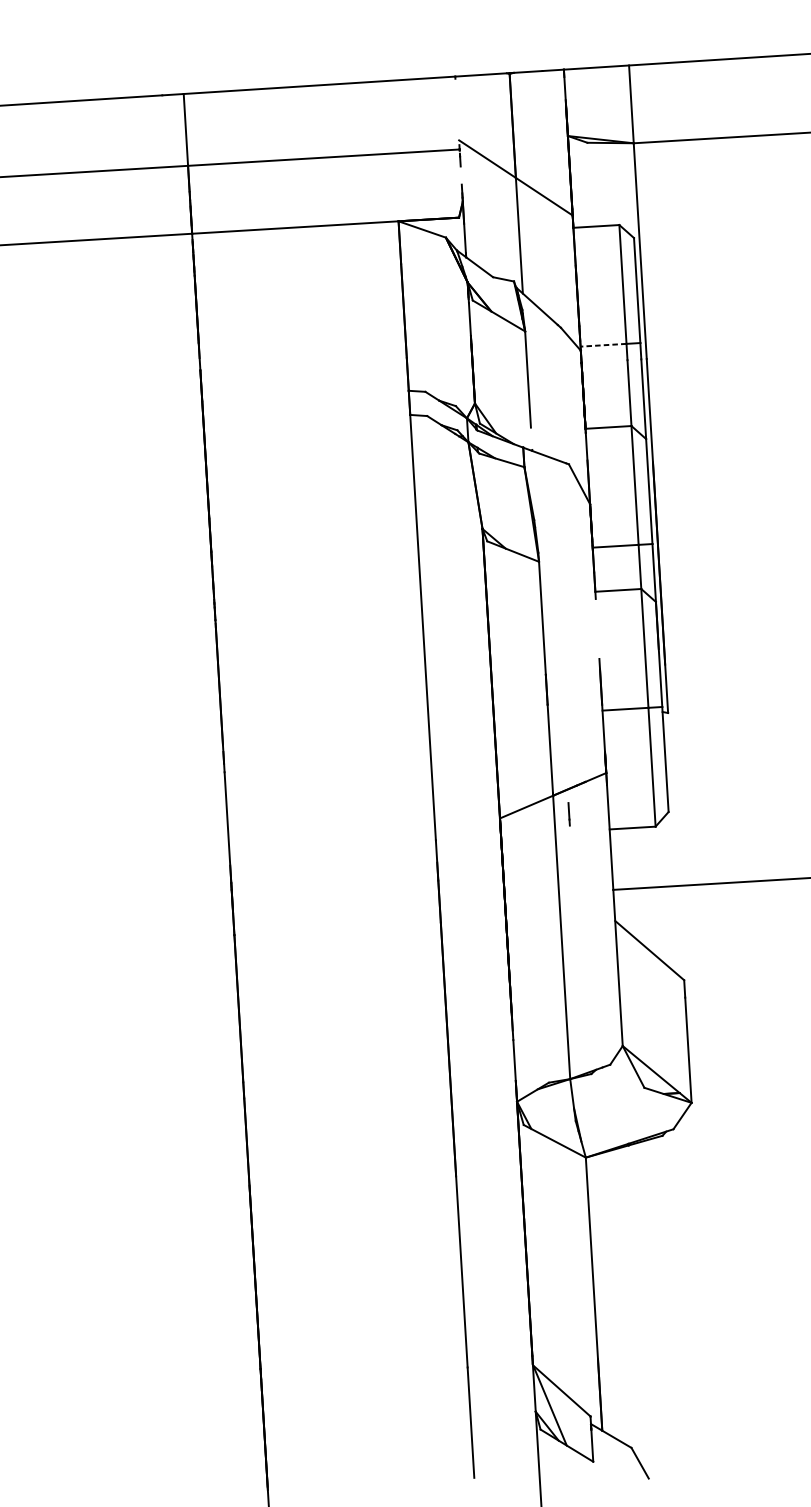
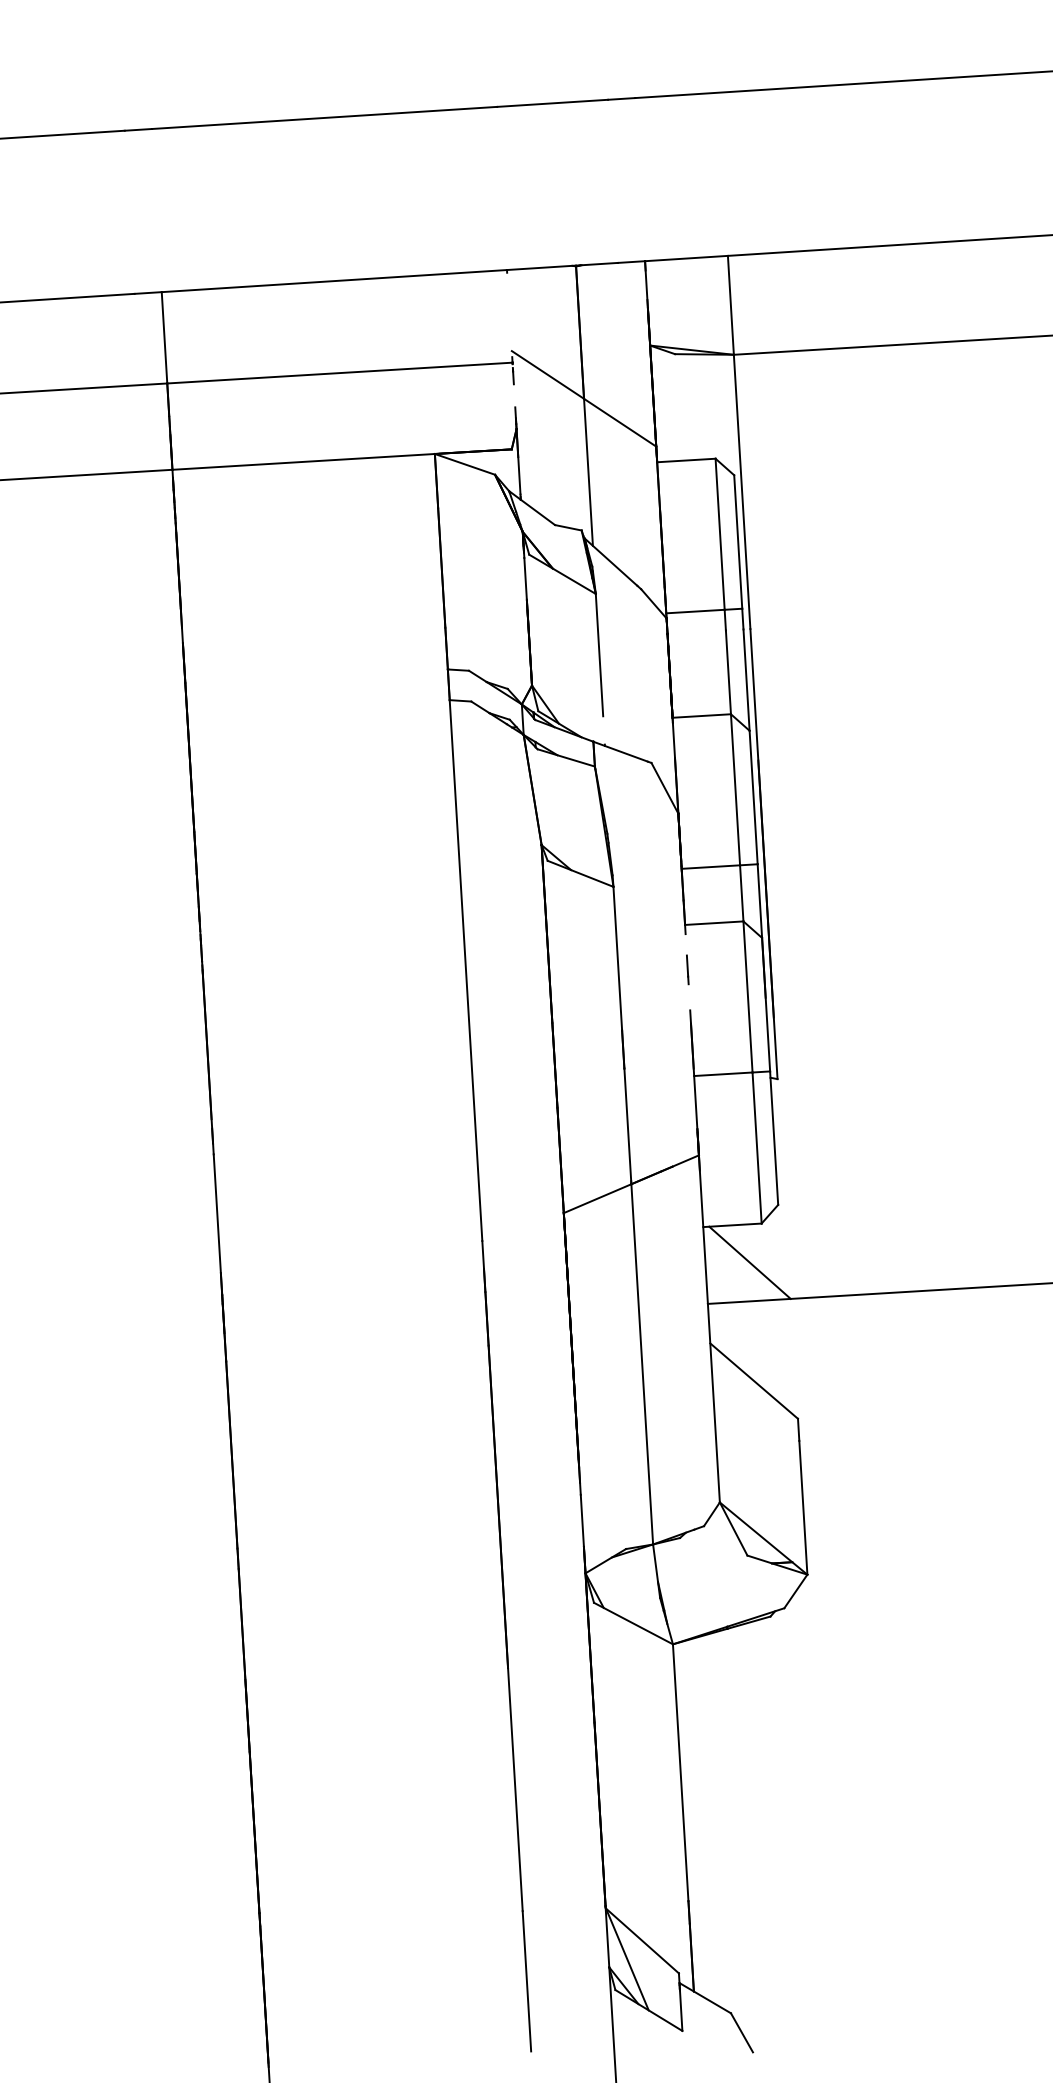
line: (602, 345) -> (694, 611), dashed -> solid
line: (568, 814) -> (687, 969), moved
line: (646, 857) -> (749, 1262), added

